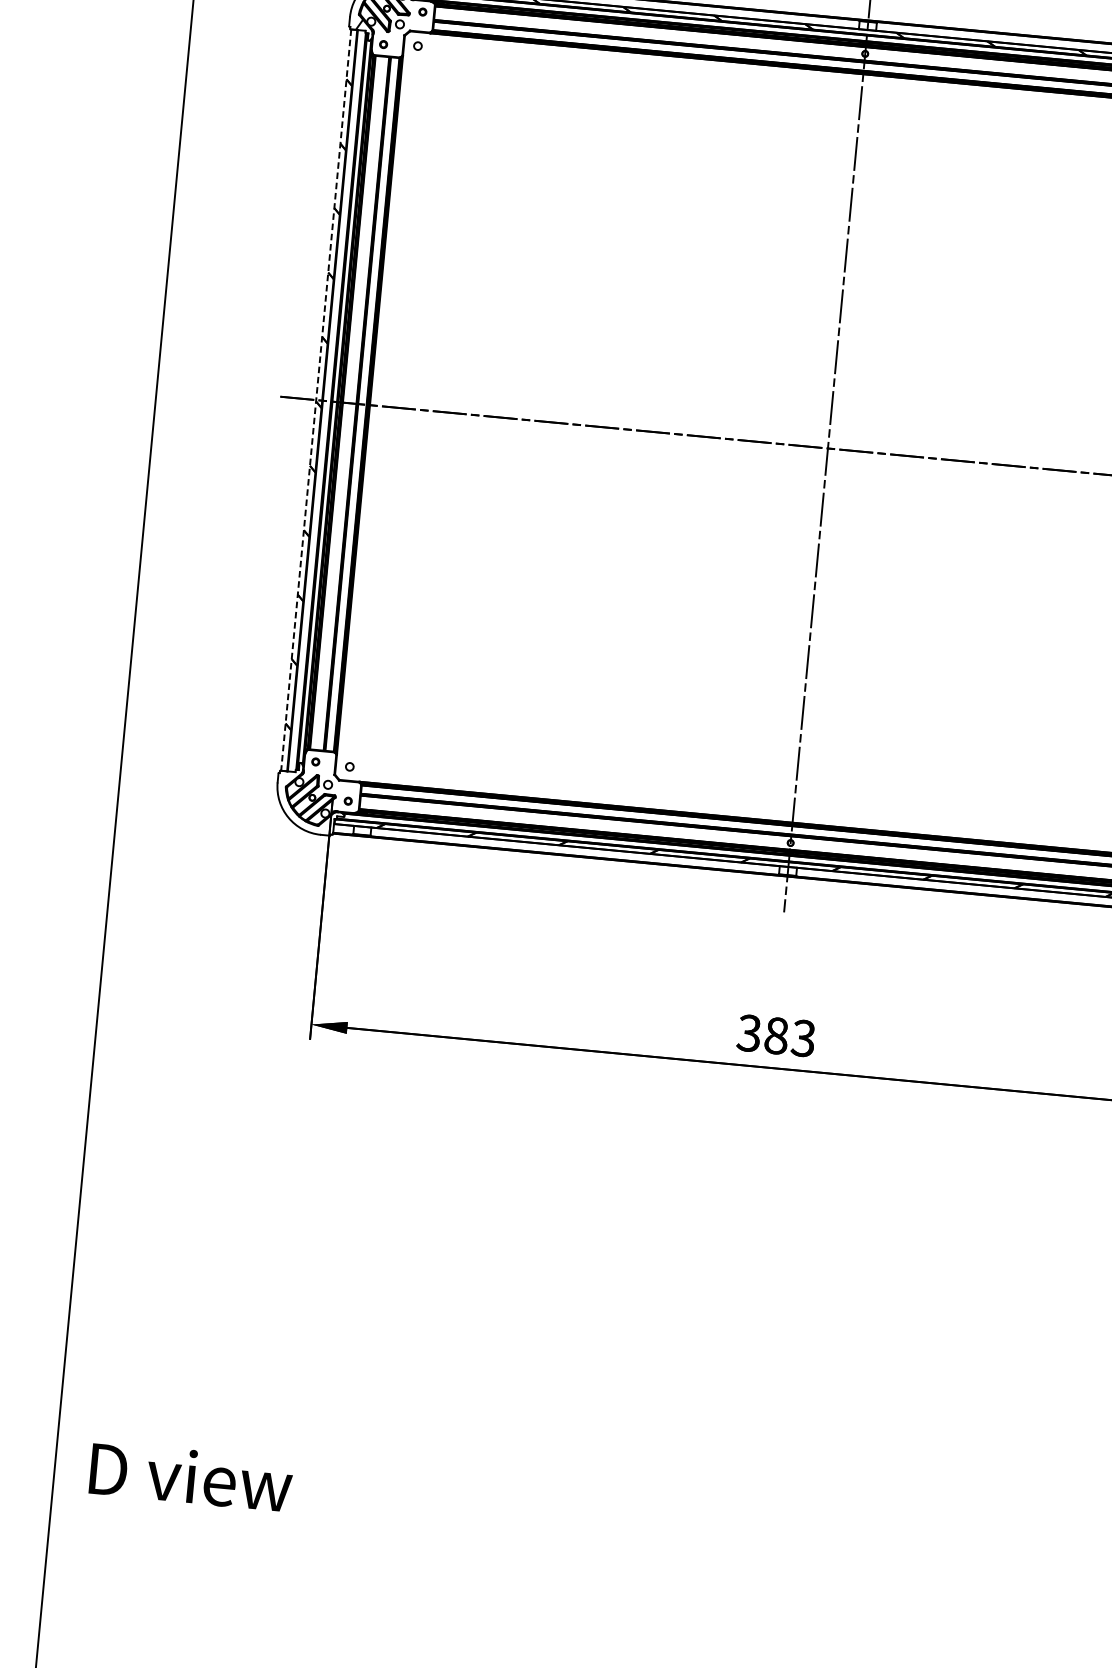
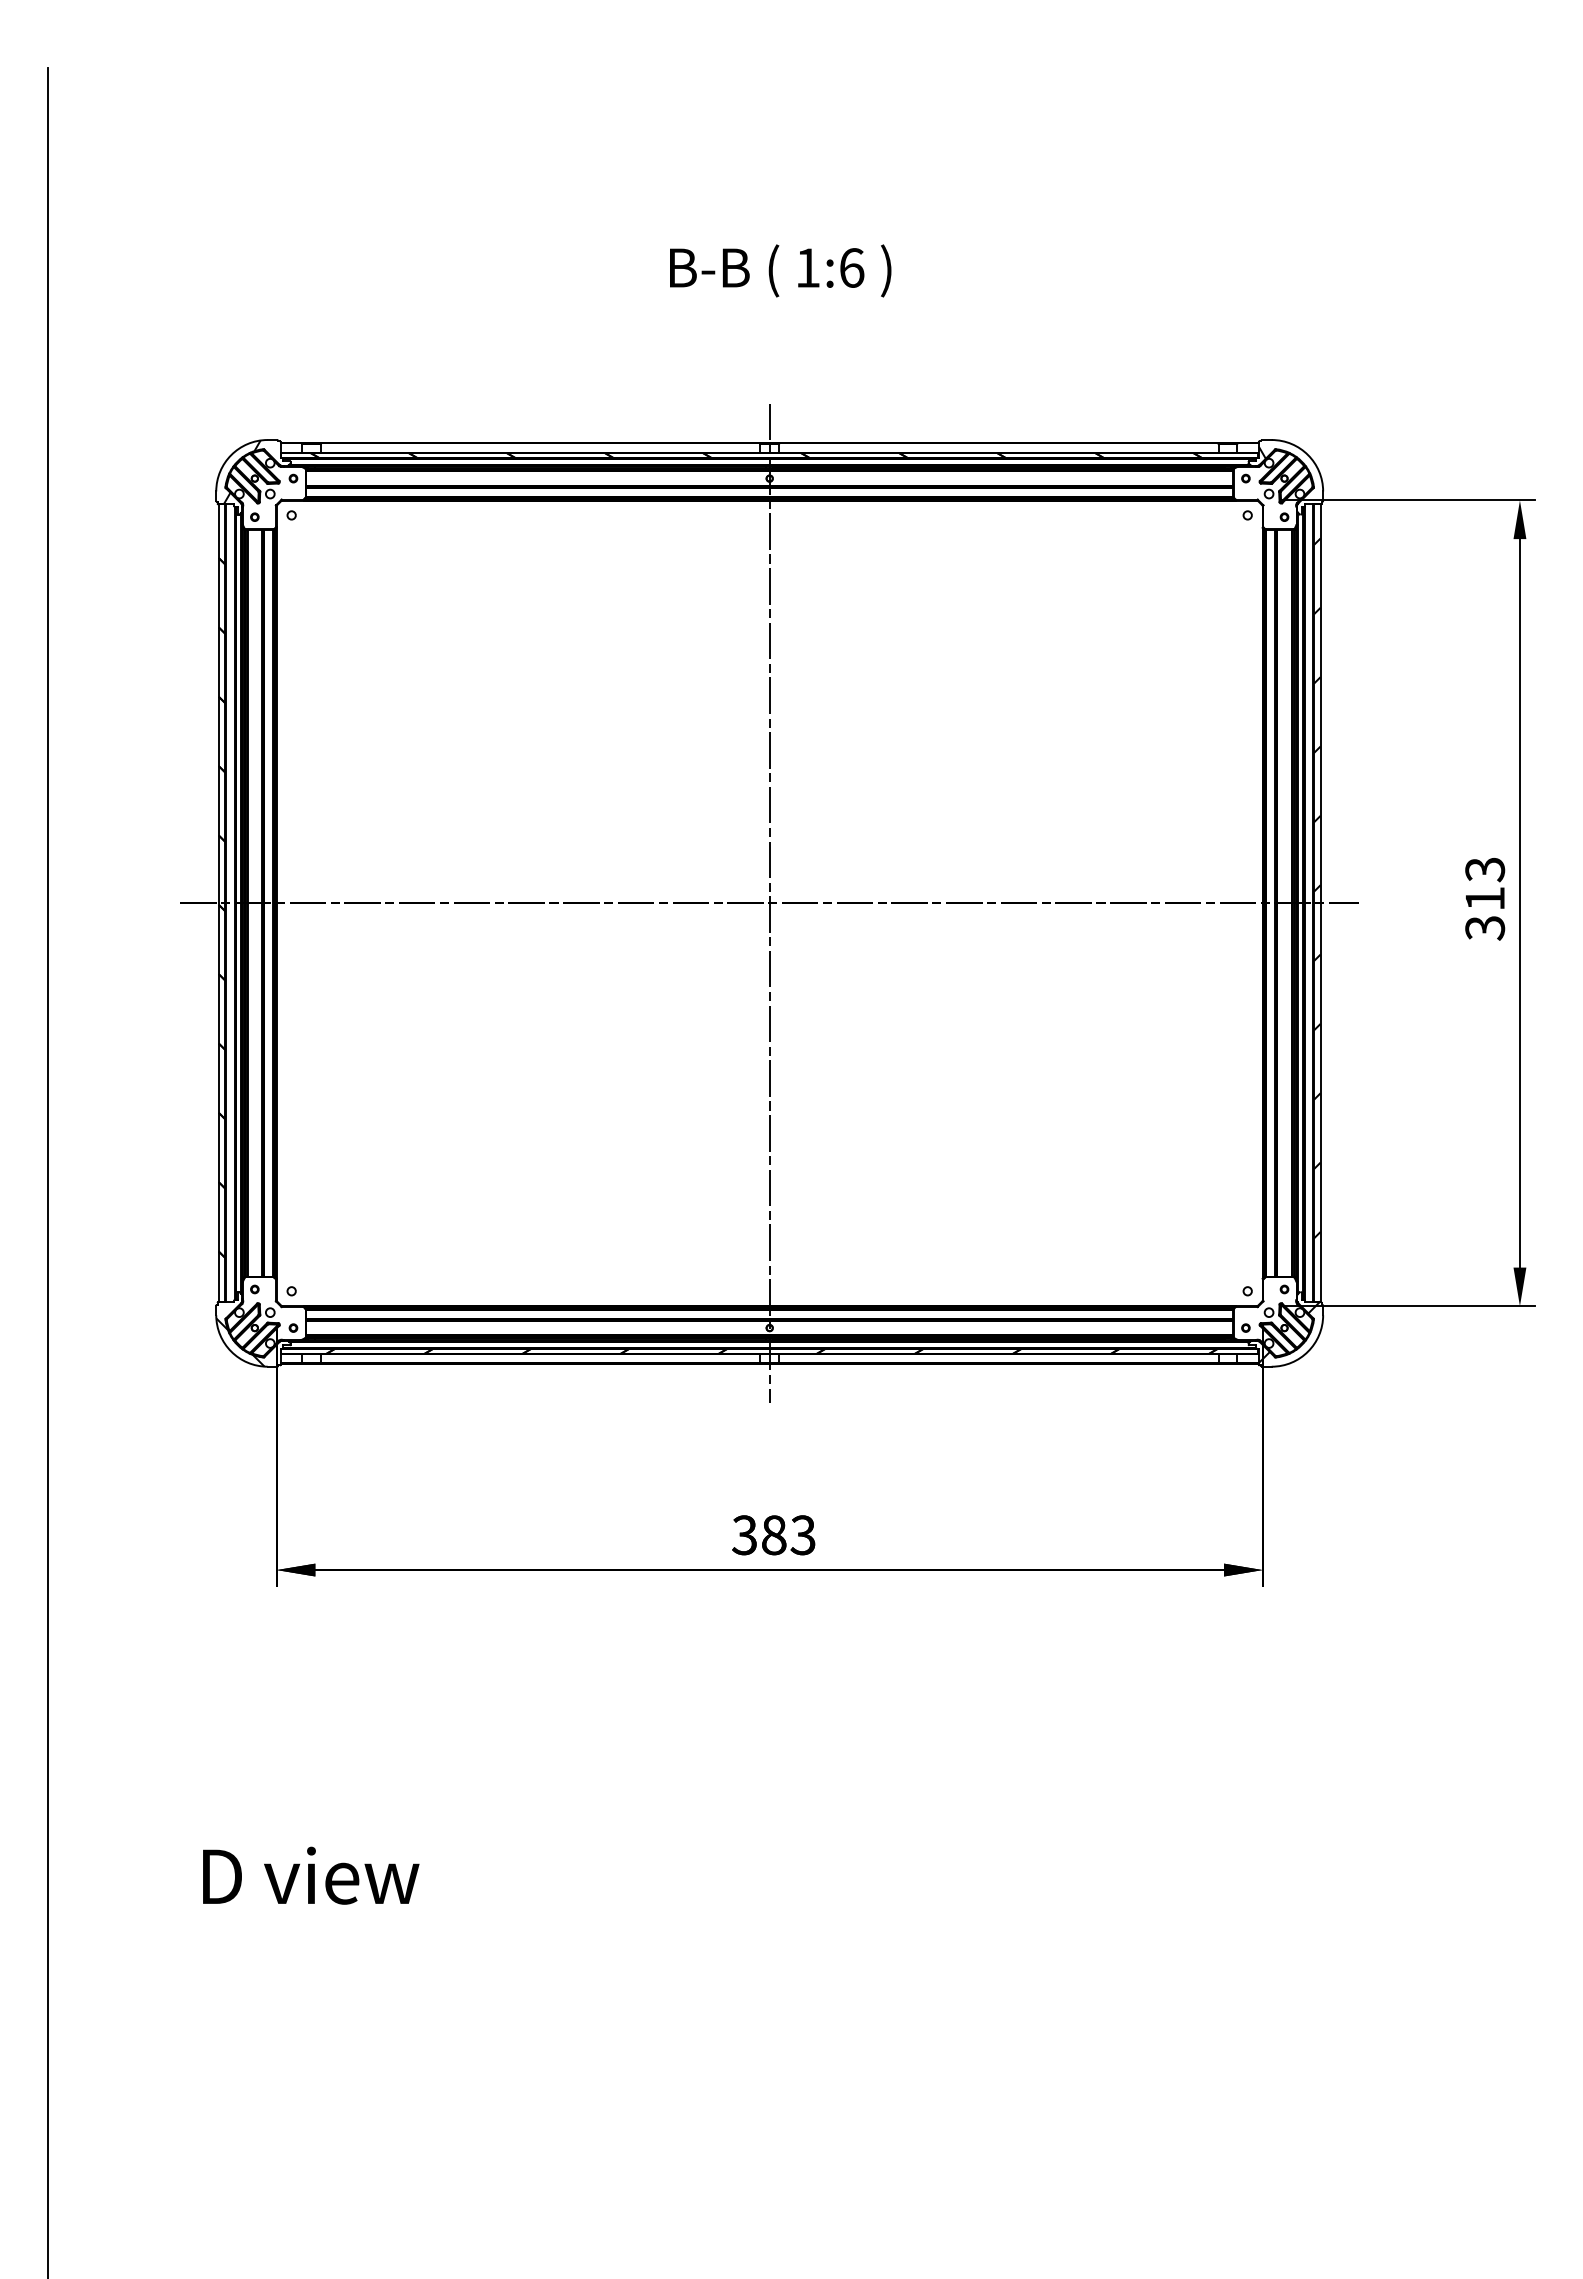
line: (315, 400) -> (218, 903), dashed -> solid
hatch: (297, 809) -> (240, 1342), added
text: (191, 1476) -> (311, 1875), moved

